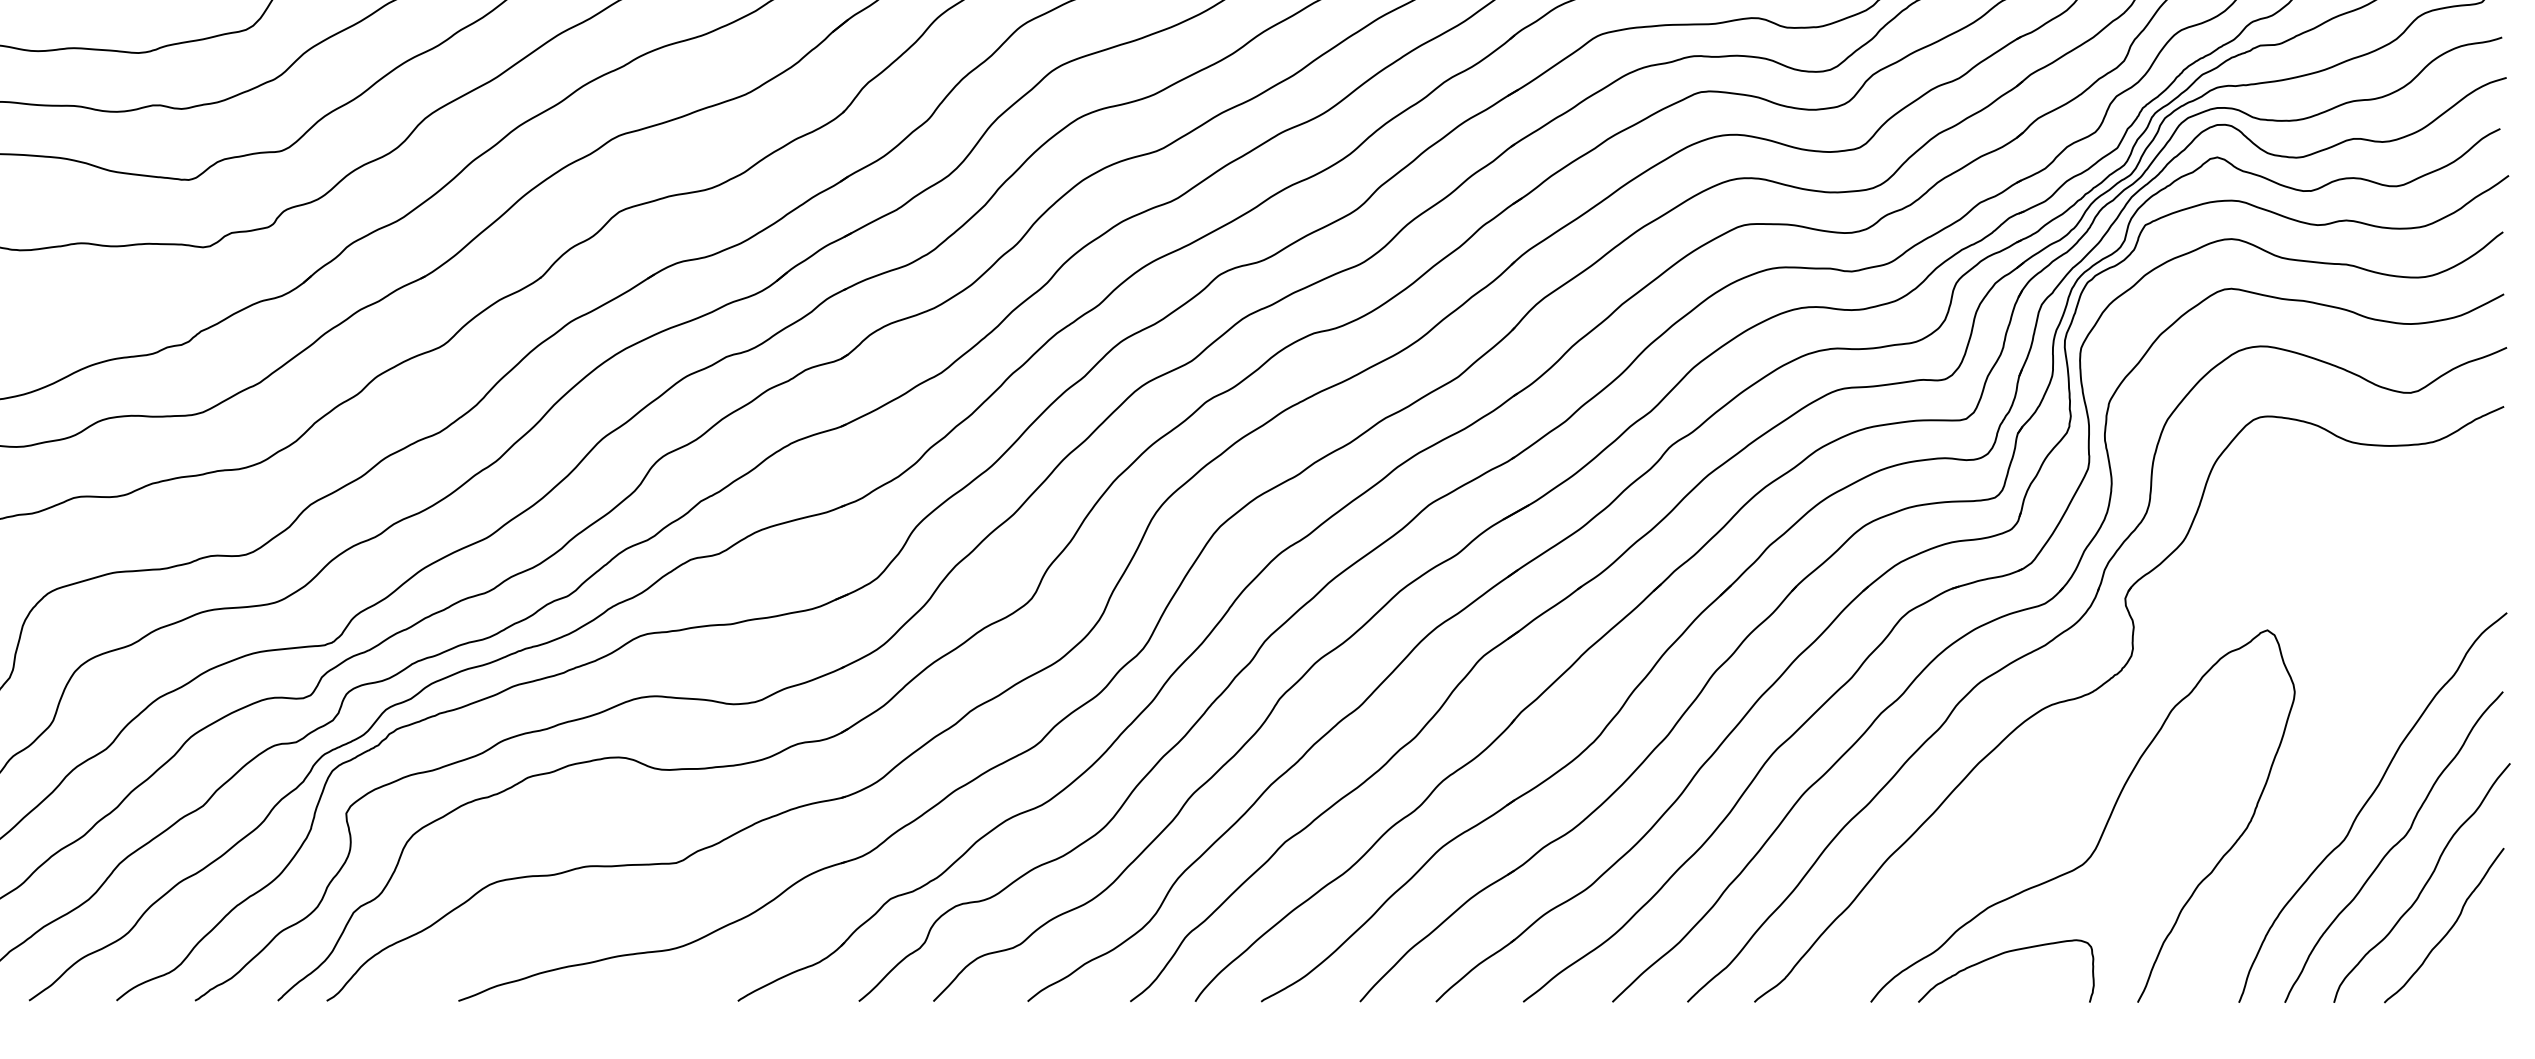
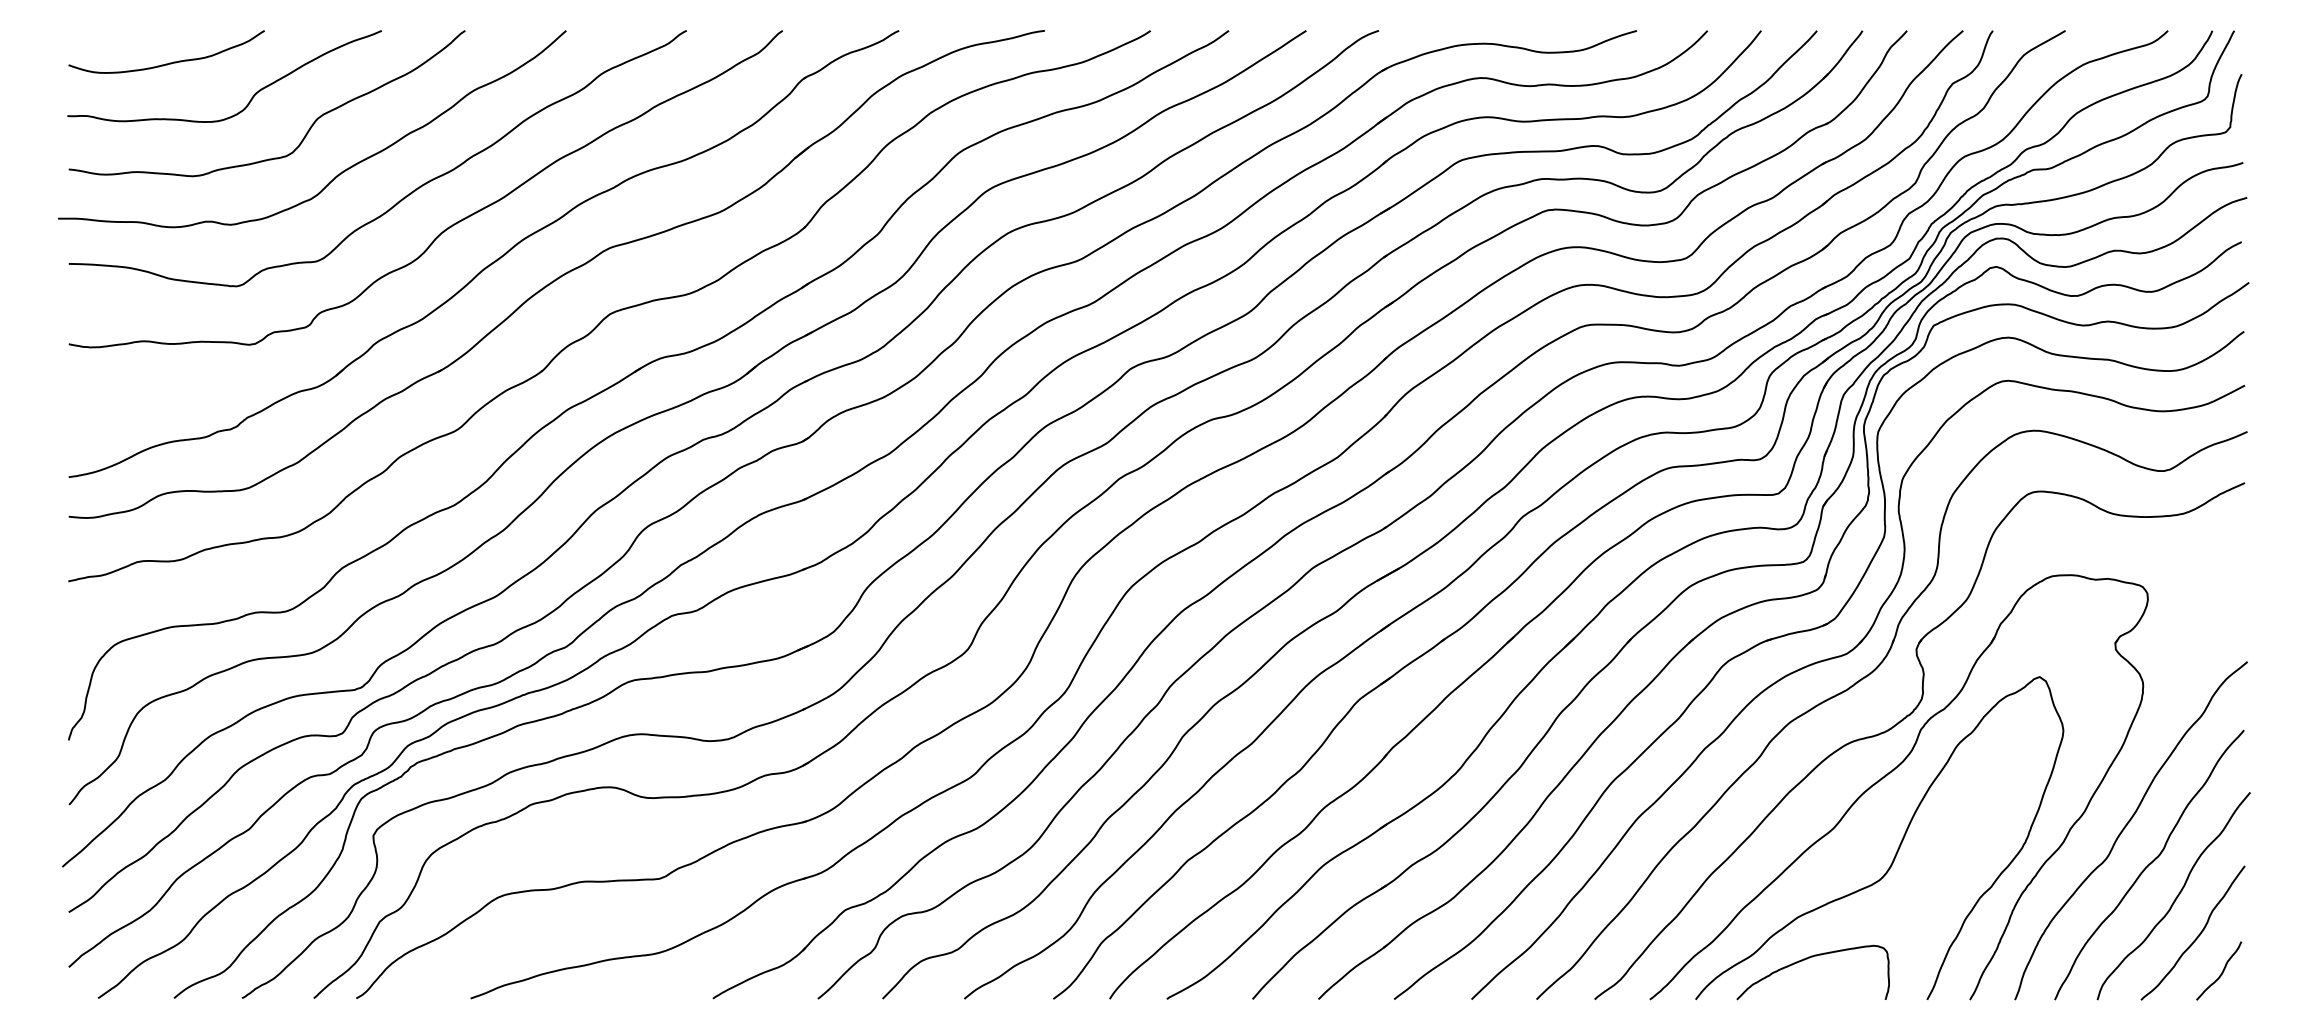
part: (2094, 742) -> (1889, 774), added
curve: (2477, 970) -> (2221, 972), added

